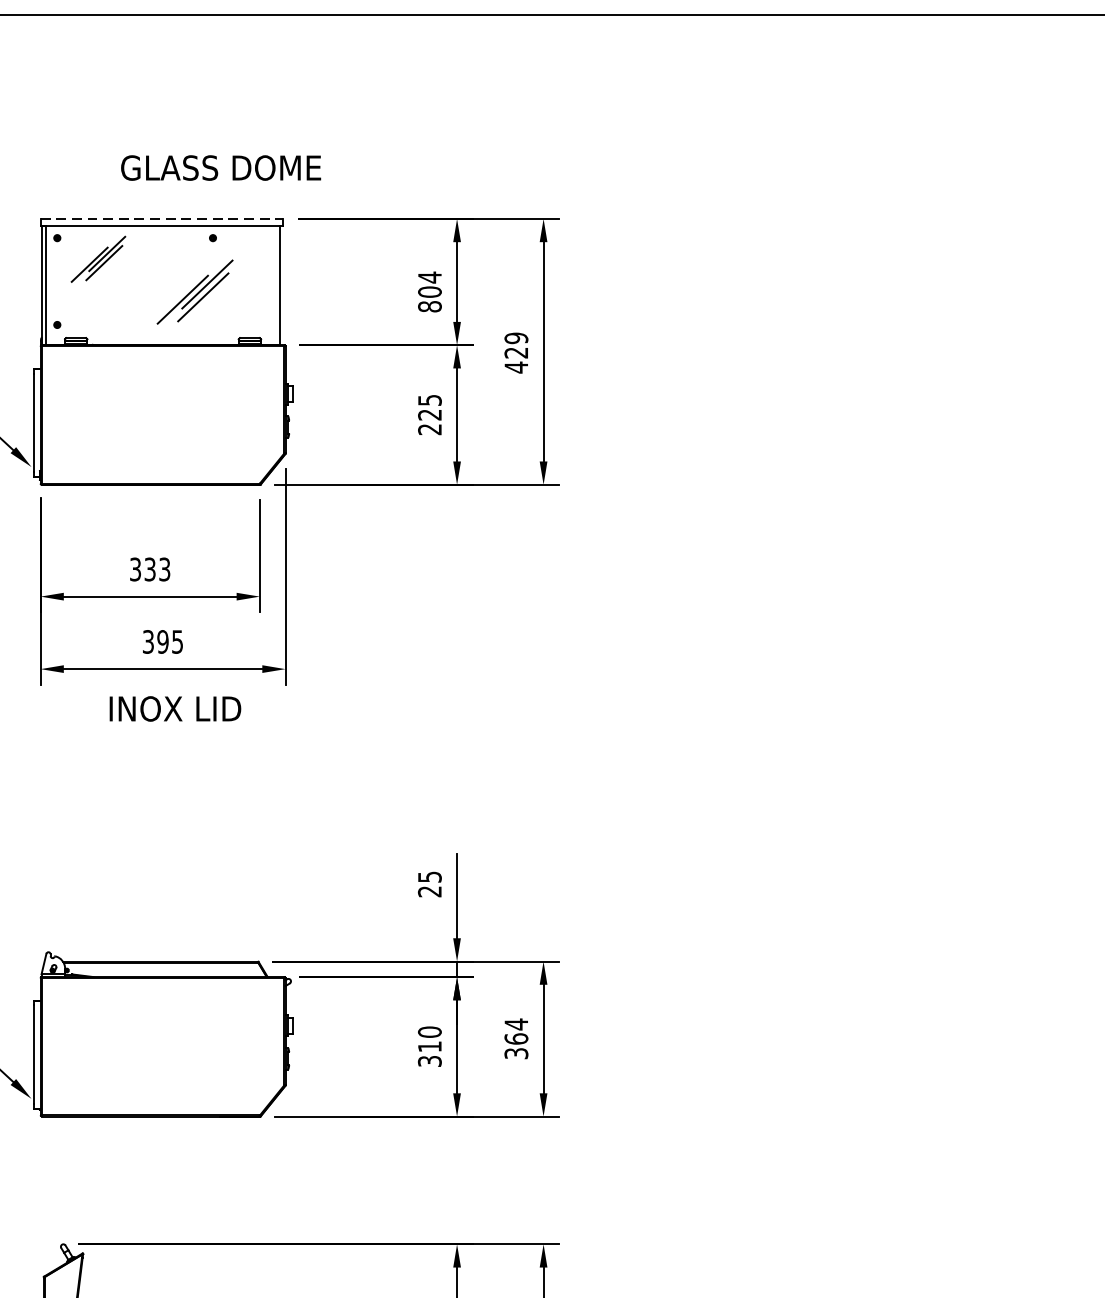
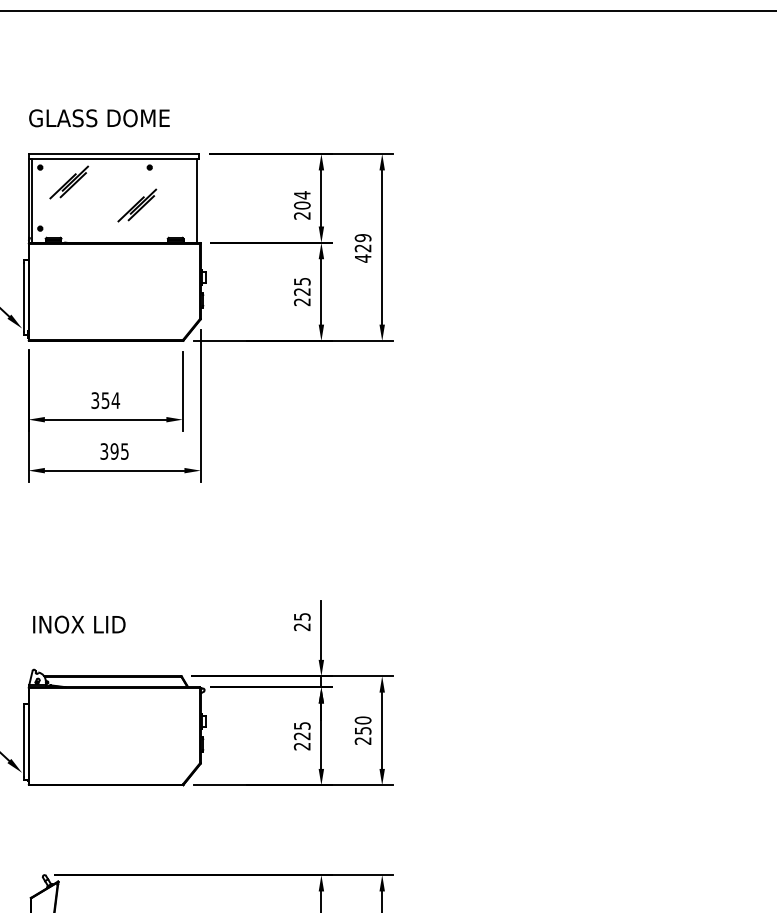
text: (221, 168) -> (99, 118), moved
line: (162, 219) -> (114, 154), dashed -> solid
part: (195, 292) -> (137, 205), size x0.71
text: (430, 306) -> (302, 215), 804 -> 204
text: (158, 569) -> (111, 400), 333 -> 354
text: (175, 708) -> (79, 624), moved
text: (515, 1038) -> (362, 730), 364 -> 250
text: (428, 1047) -> (301, 736), 310 -> 225

